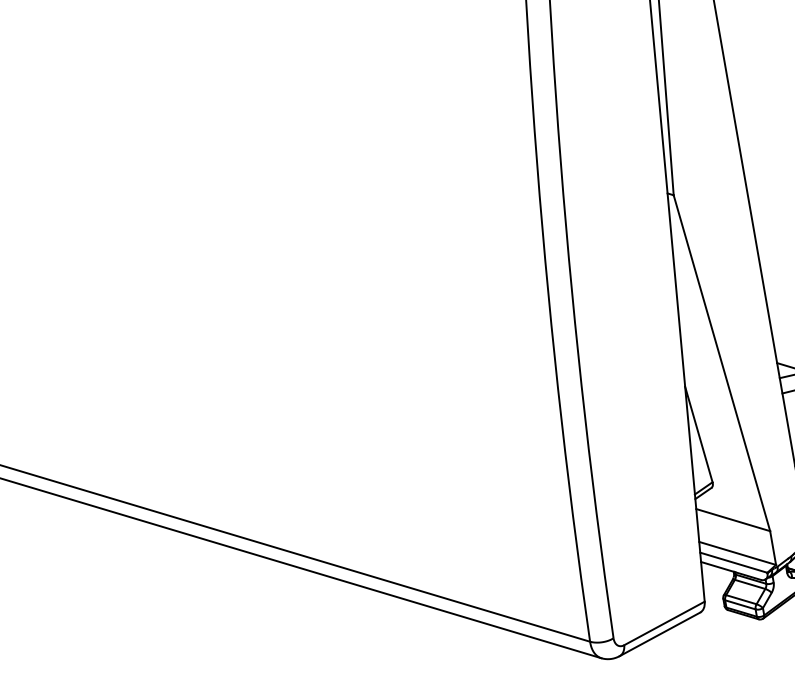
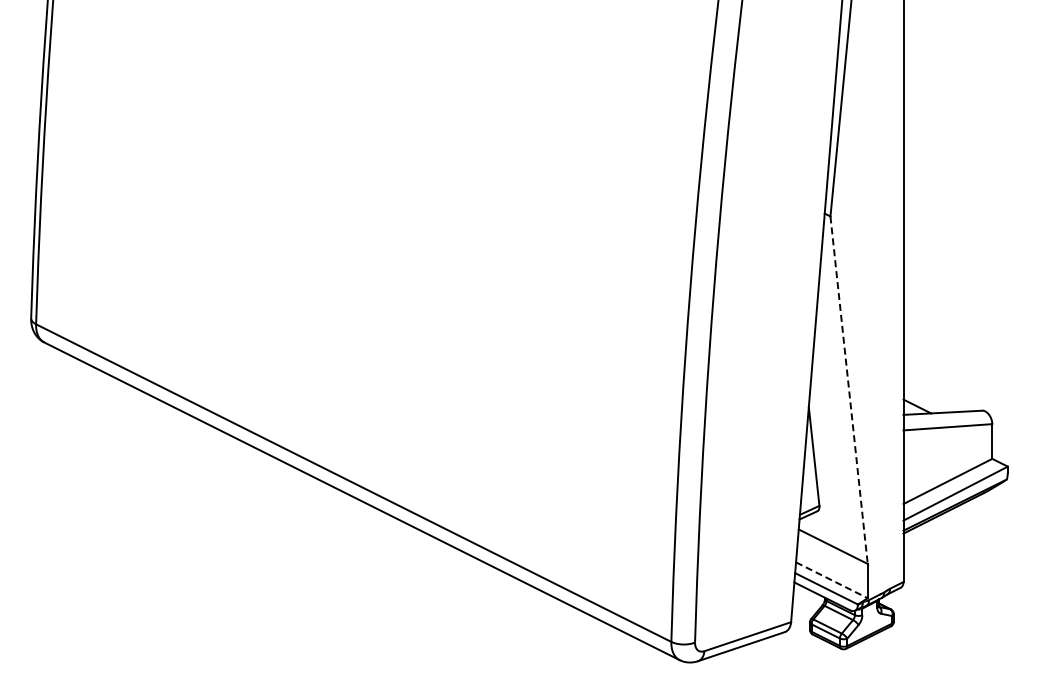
line: (722, 363) -> (849, 390), solid -> dashed
line: (738, 553) -> (832, 580), solid -> dashed

